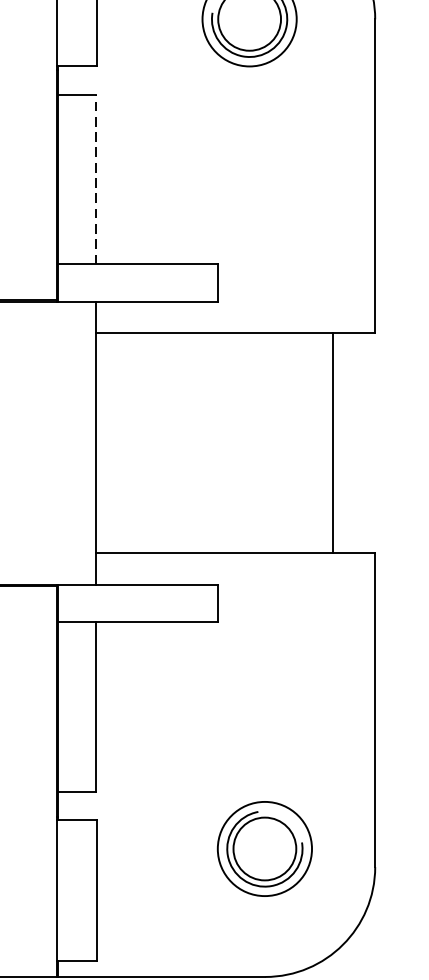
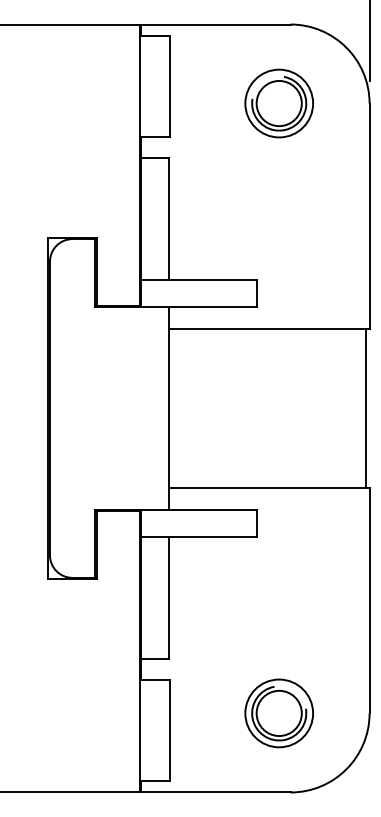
line: (95, 179) -> (168, 218), dashed -> solid
line: (333, 443) -> (366, 408), moved
part: (263, 849) -> (278, 713), moved

